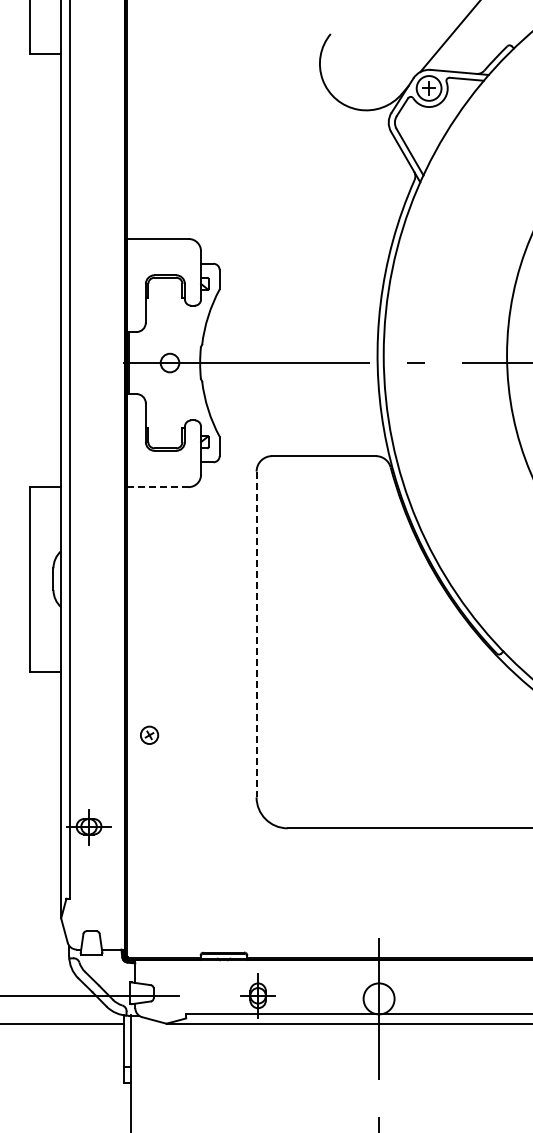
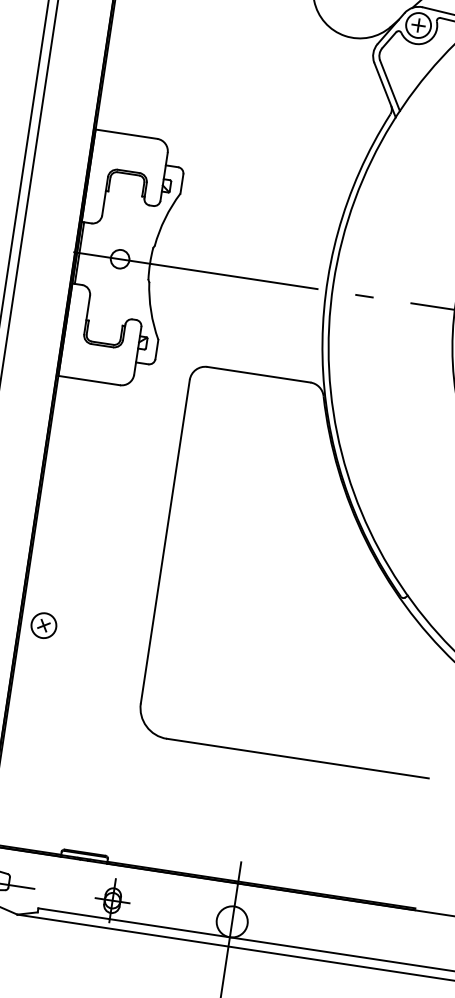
line: (157, 487) -> (89, 380), dashed -> solid
line: (256, 634) -> (165, 541), dashed -> solid
part: (149, 735) -> (43, 625), size x1.43

